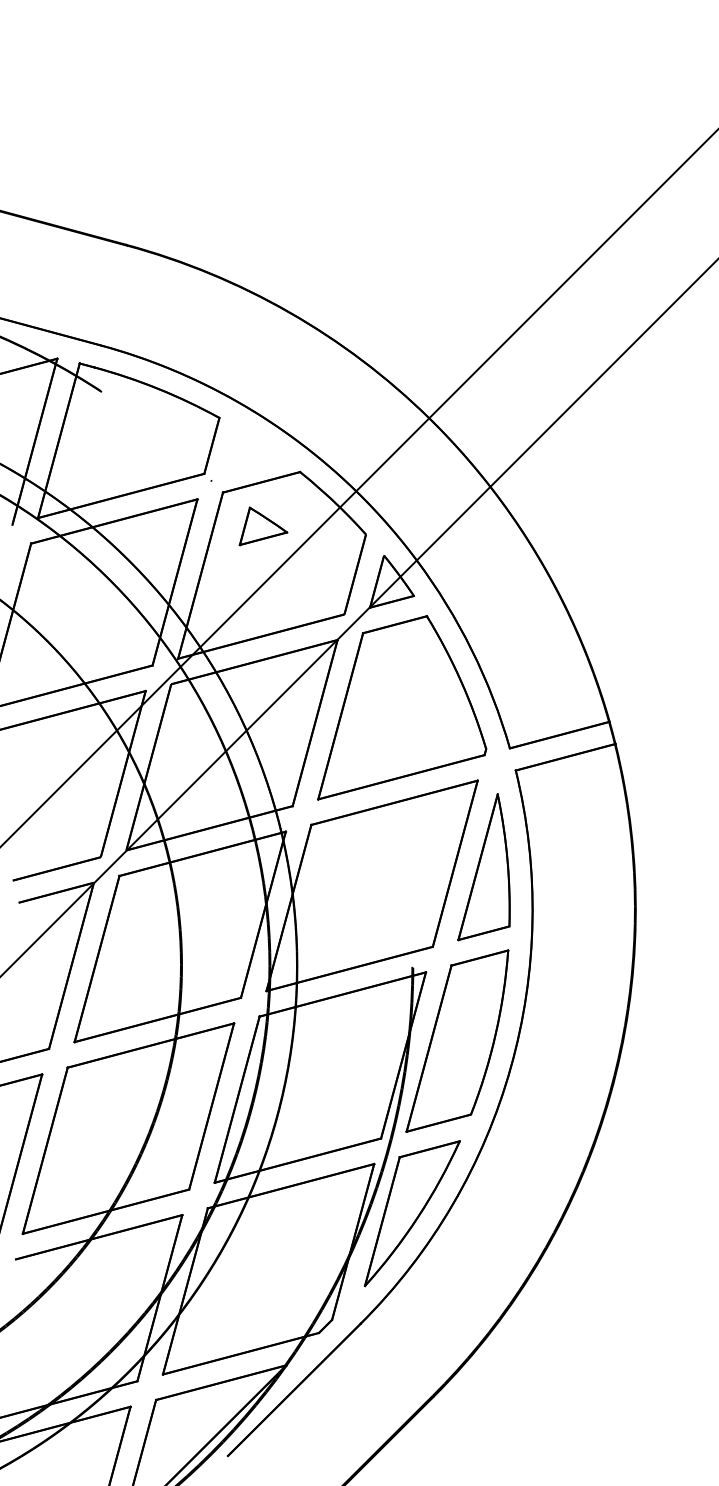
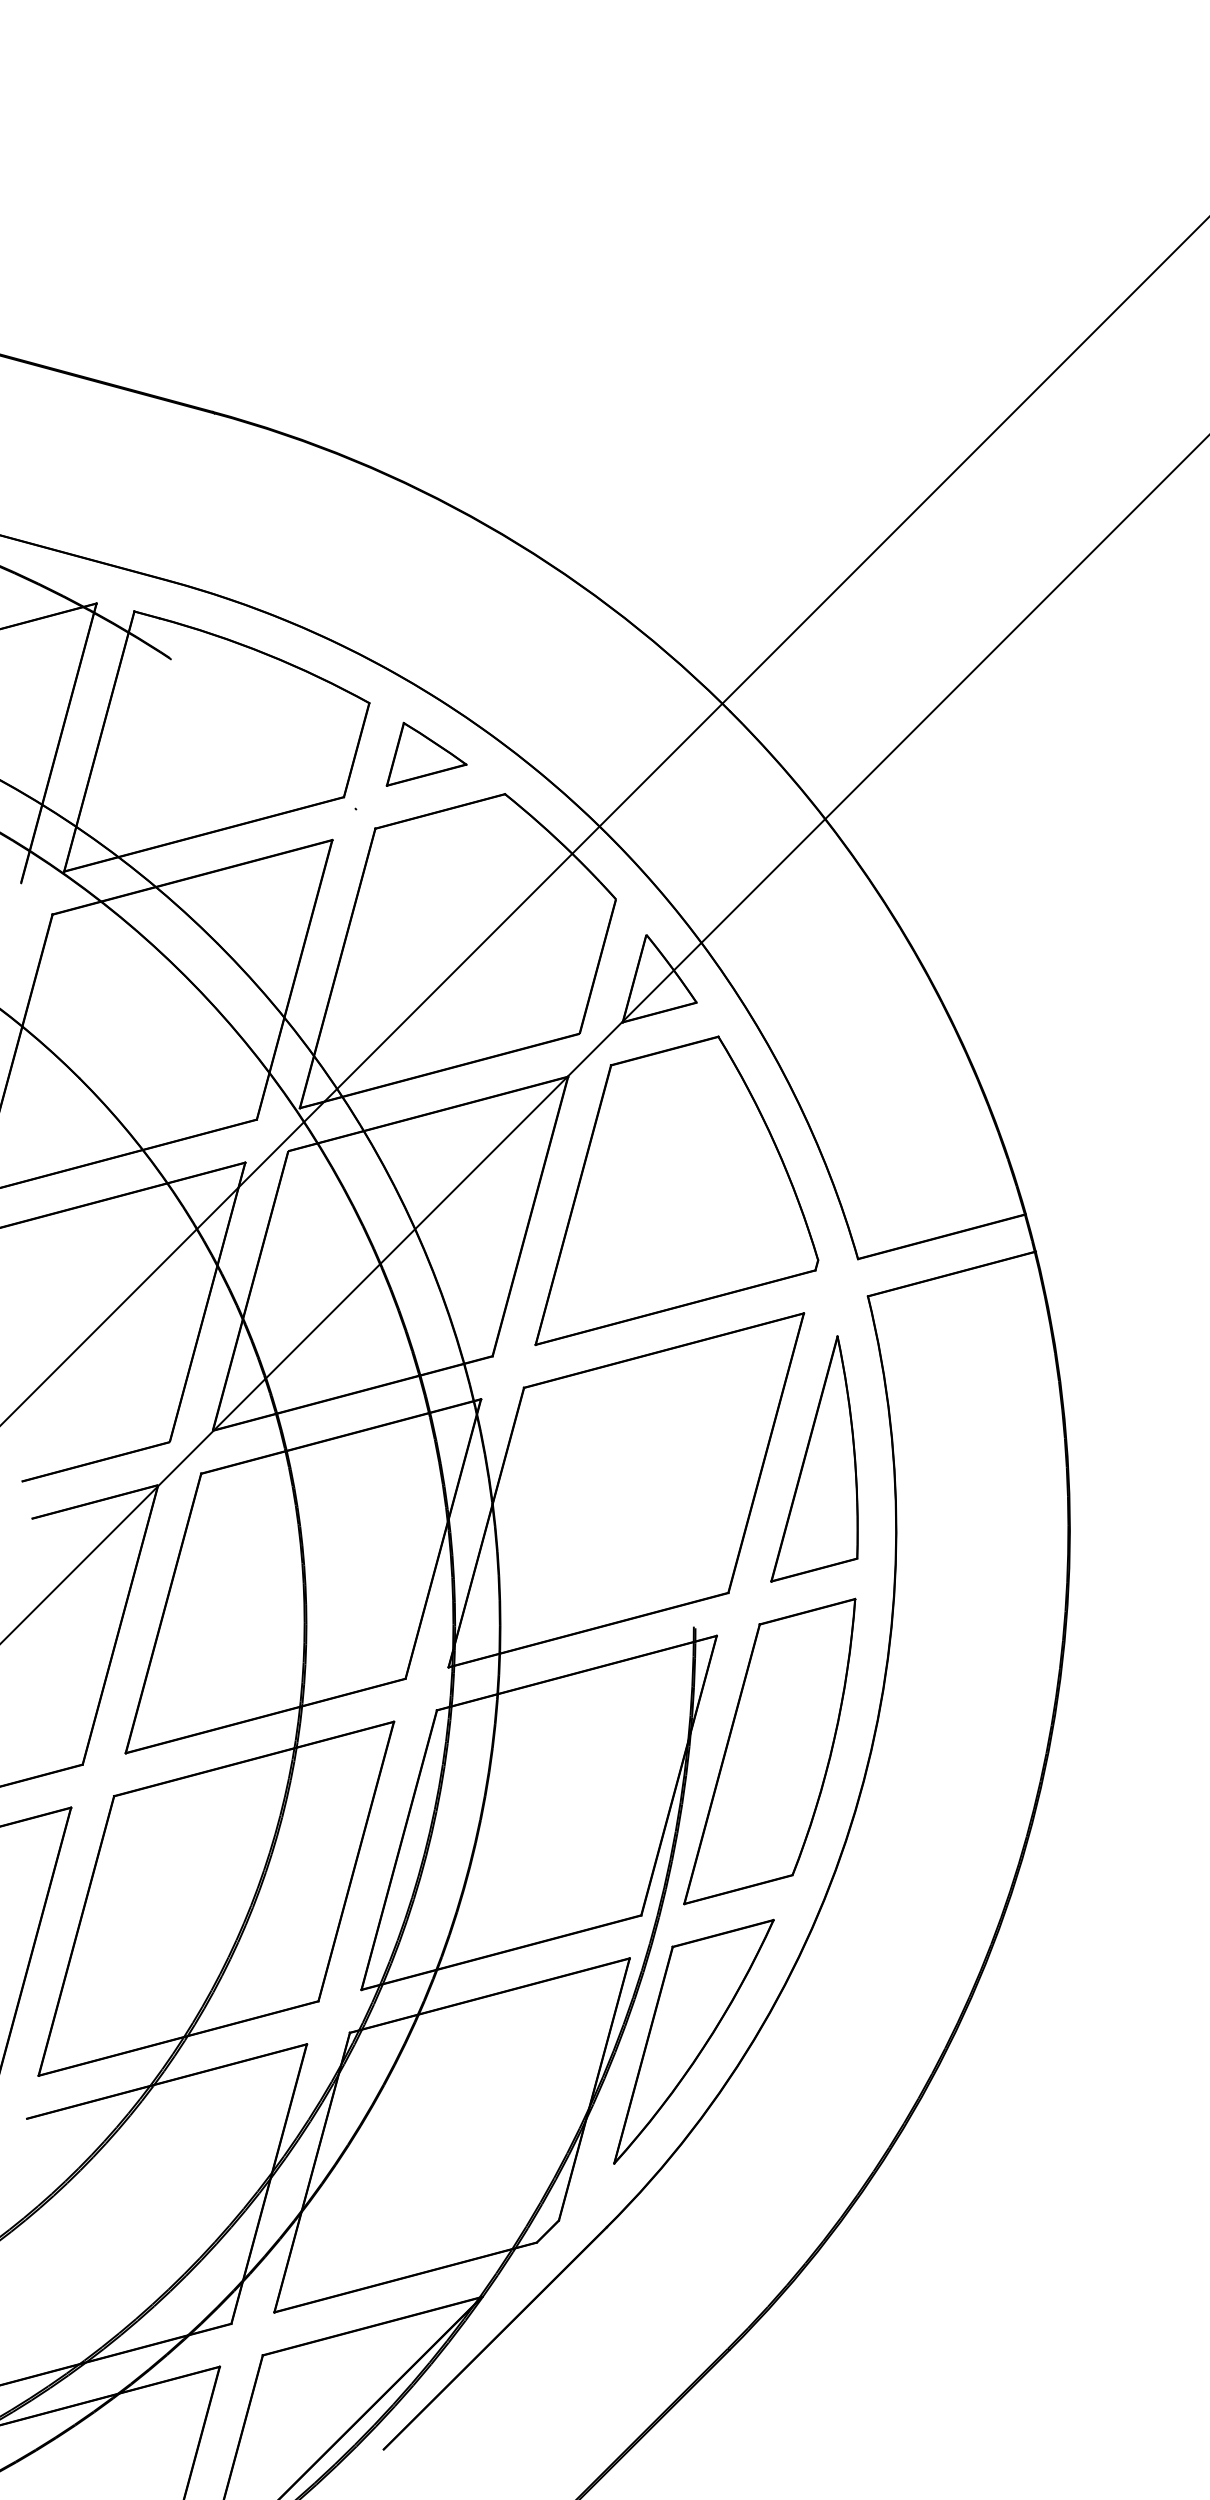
part: (263, 526) -> (426, 754), moved

